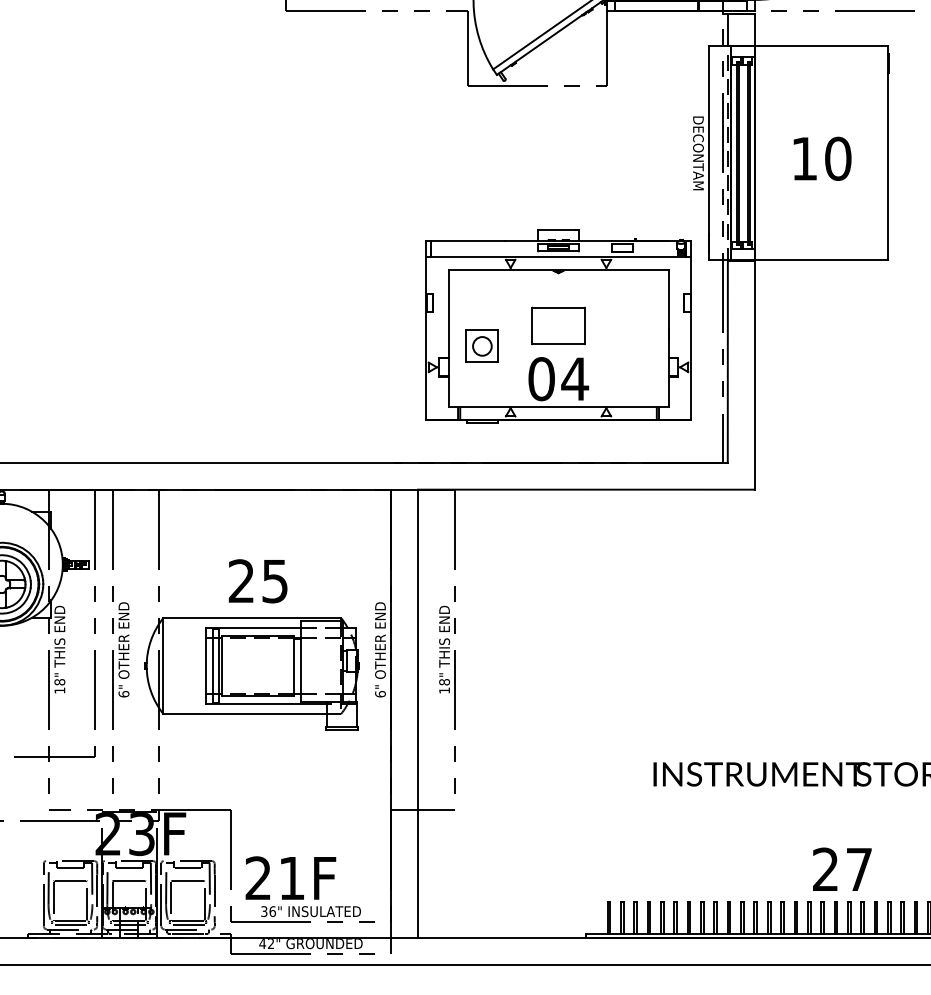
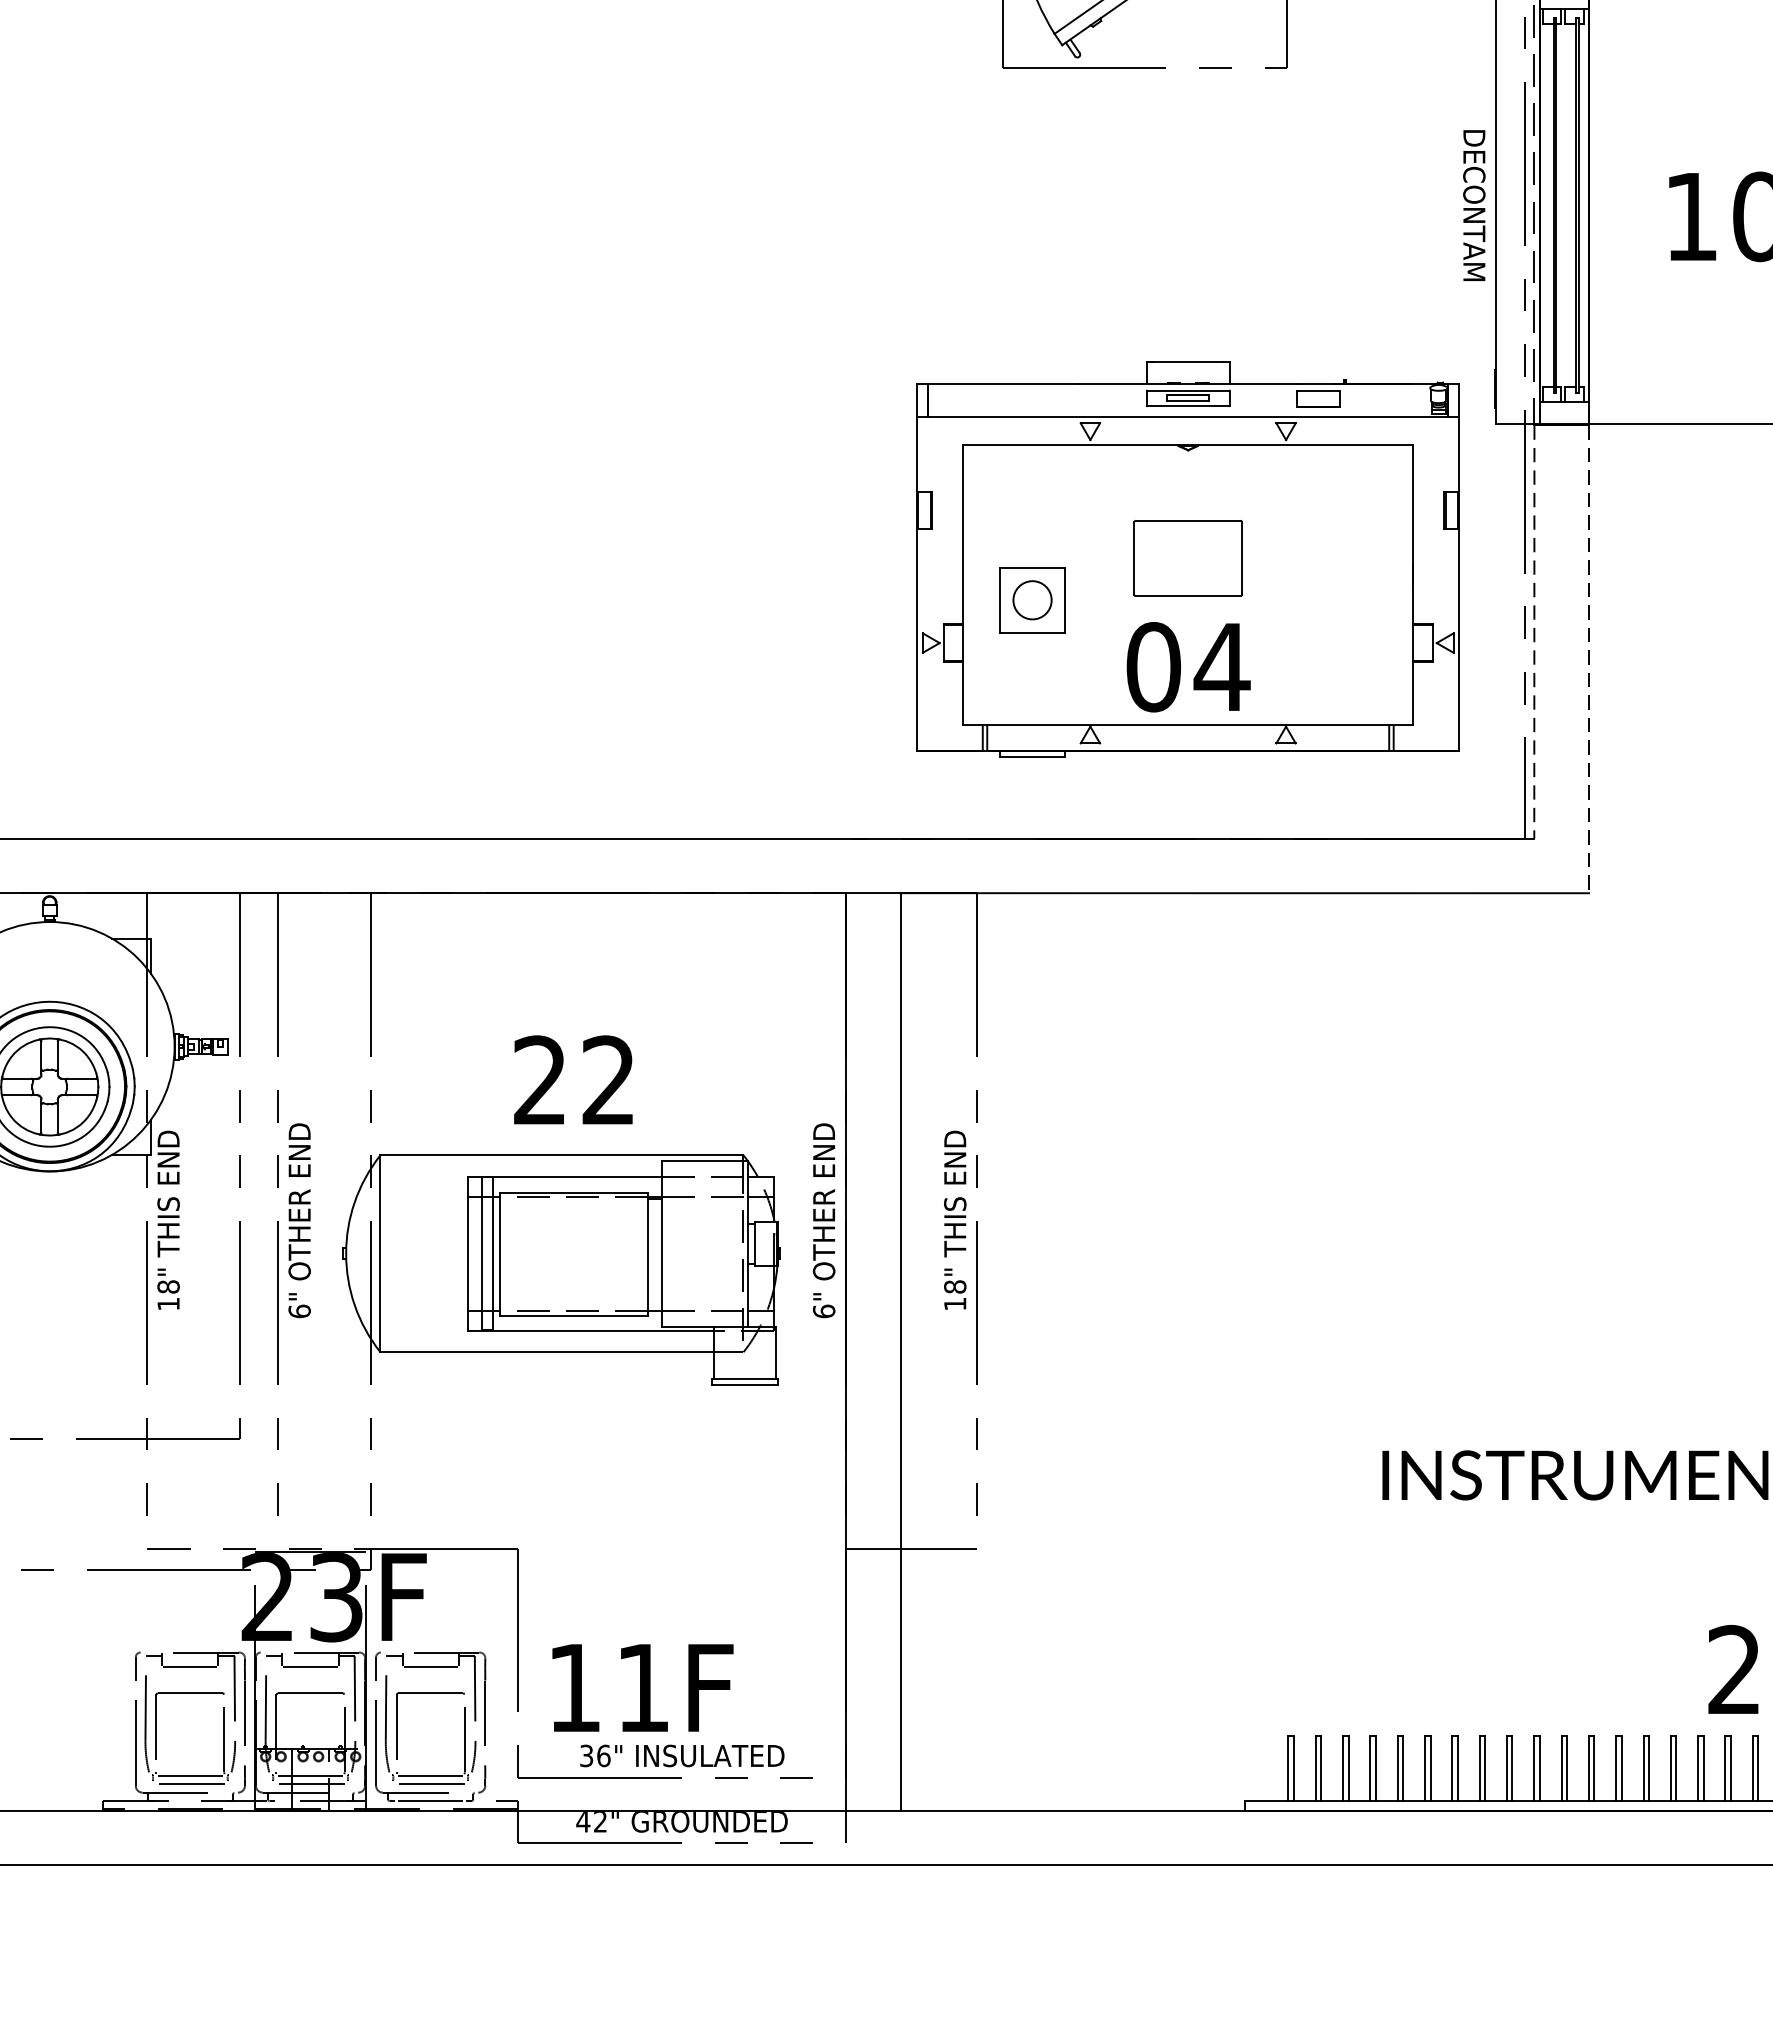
line: (727, 362) -> (1533, 633), solid -> dashed
line: (754, 375) -> (1588, 659), solid -> dashed
text: (274, 581) -> (607, 1080), 25 -> 22
text: (257, 877) -> (572, 1686), 21F -> 11F

